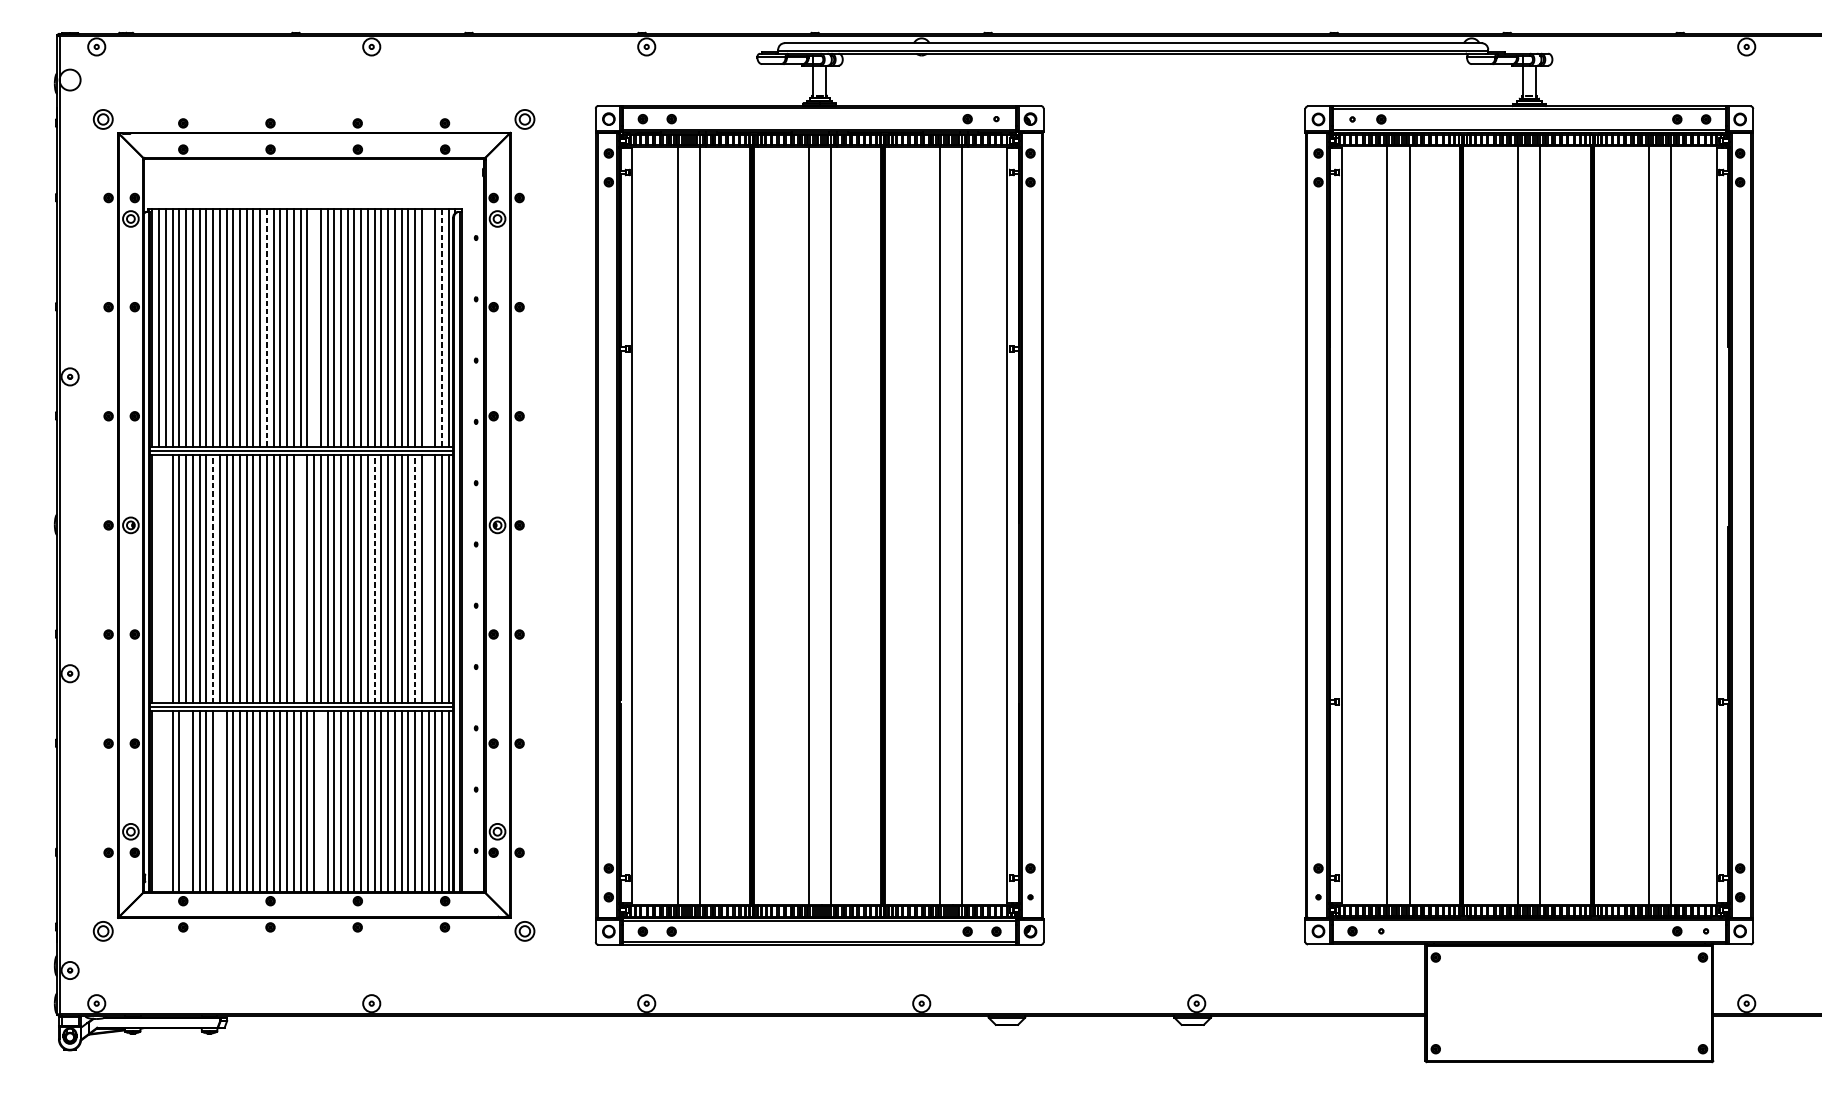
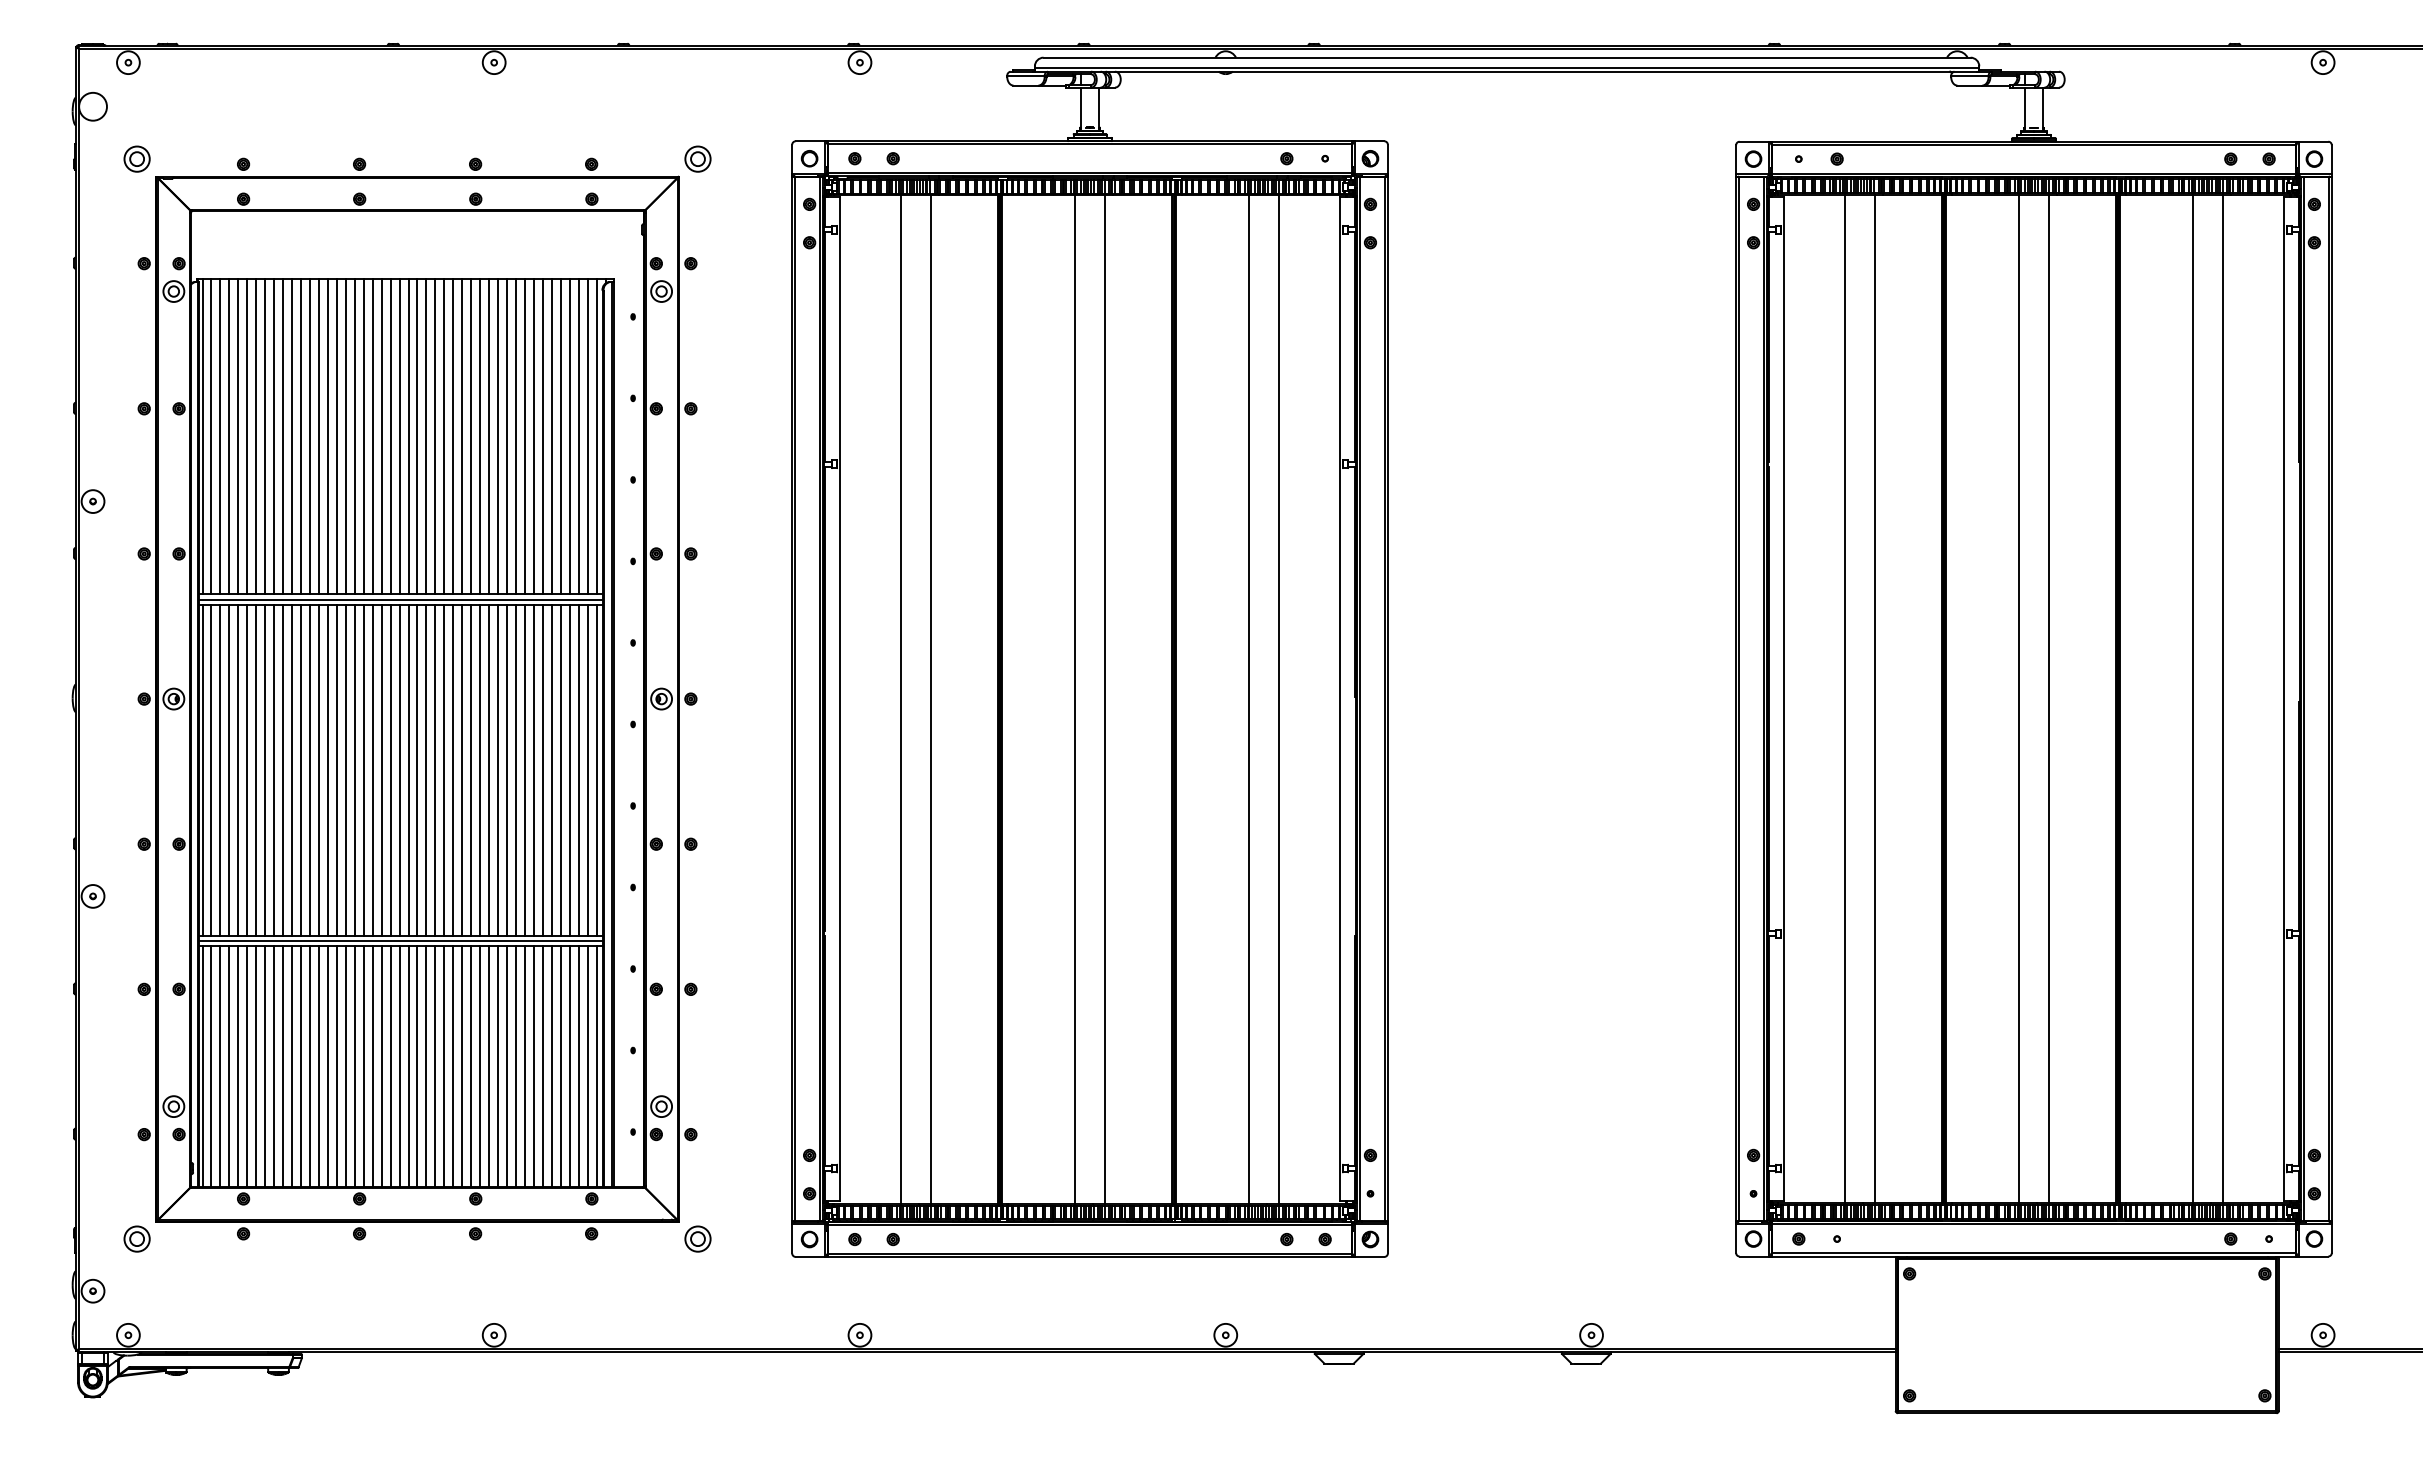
line: (266, 327) -> (354, 436), dashed -> solid
line: (314, 327) -> (417, 436), added
line: (428, 327) -> (569, 436), added
line: (441, 327) -> (587, 436), dashed -> solid
line: (159, 578) -> (211, 769), added
line: (165, 578) -> (220, 769), added
line: (213, 578) -> (283, 769), dashed -> solid
line: (300, 578) -> (399, 769), added
line: (374, 578) -> (498, 769), dashed -> solid
line: (414, 578) -> (551, 769), dashed -> solid
line: (428, 578) -> (569, 769), added
line: (159, 801) -> (211, 1066), added
line: (165, 801) -> (220, 1066), added
line: (186, 801) -> (247, 1066), added
line: (220, 801) -> (292, 1066), added
line: (320, 801) -> (426, 1066), added

